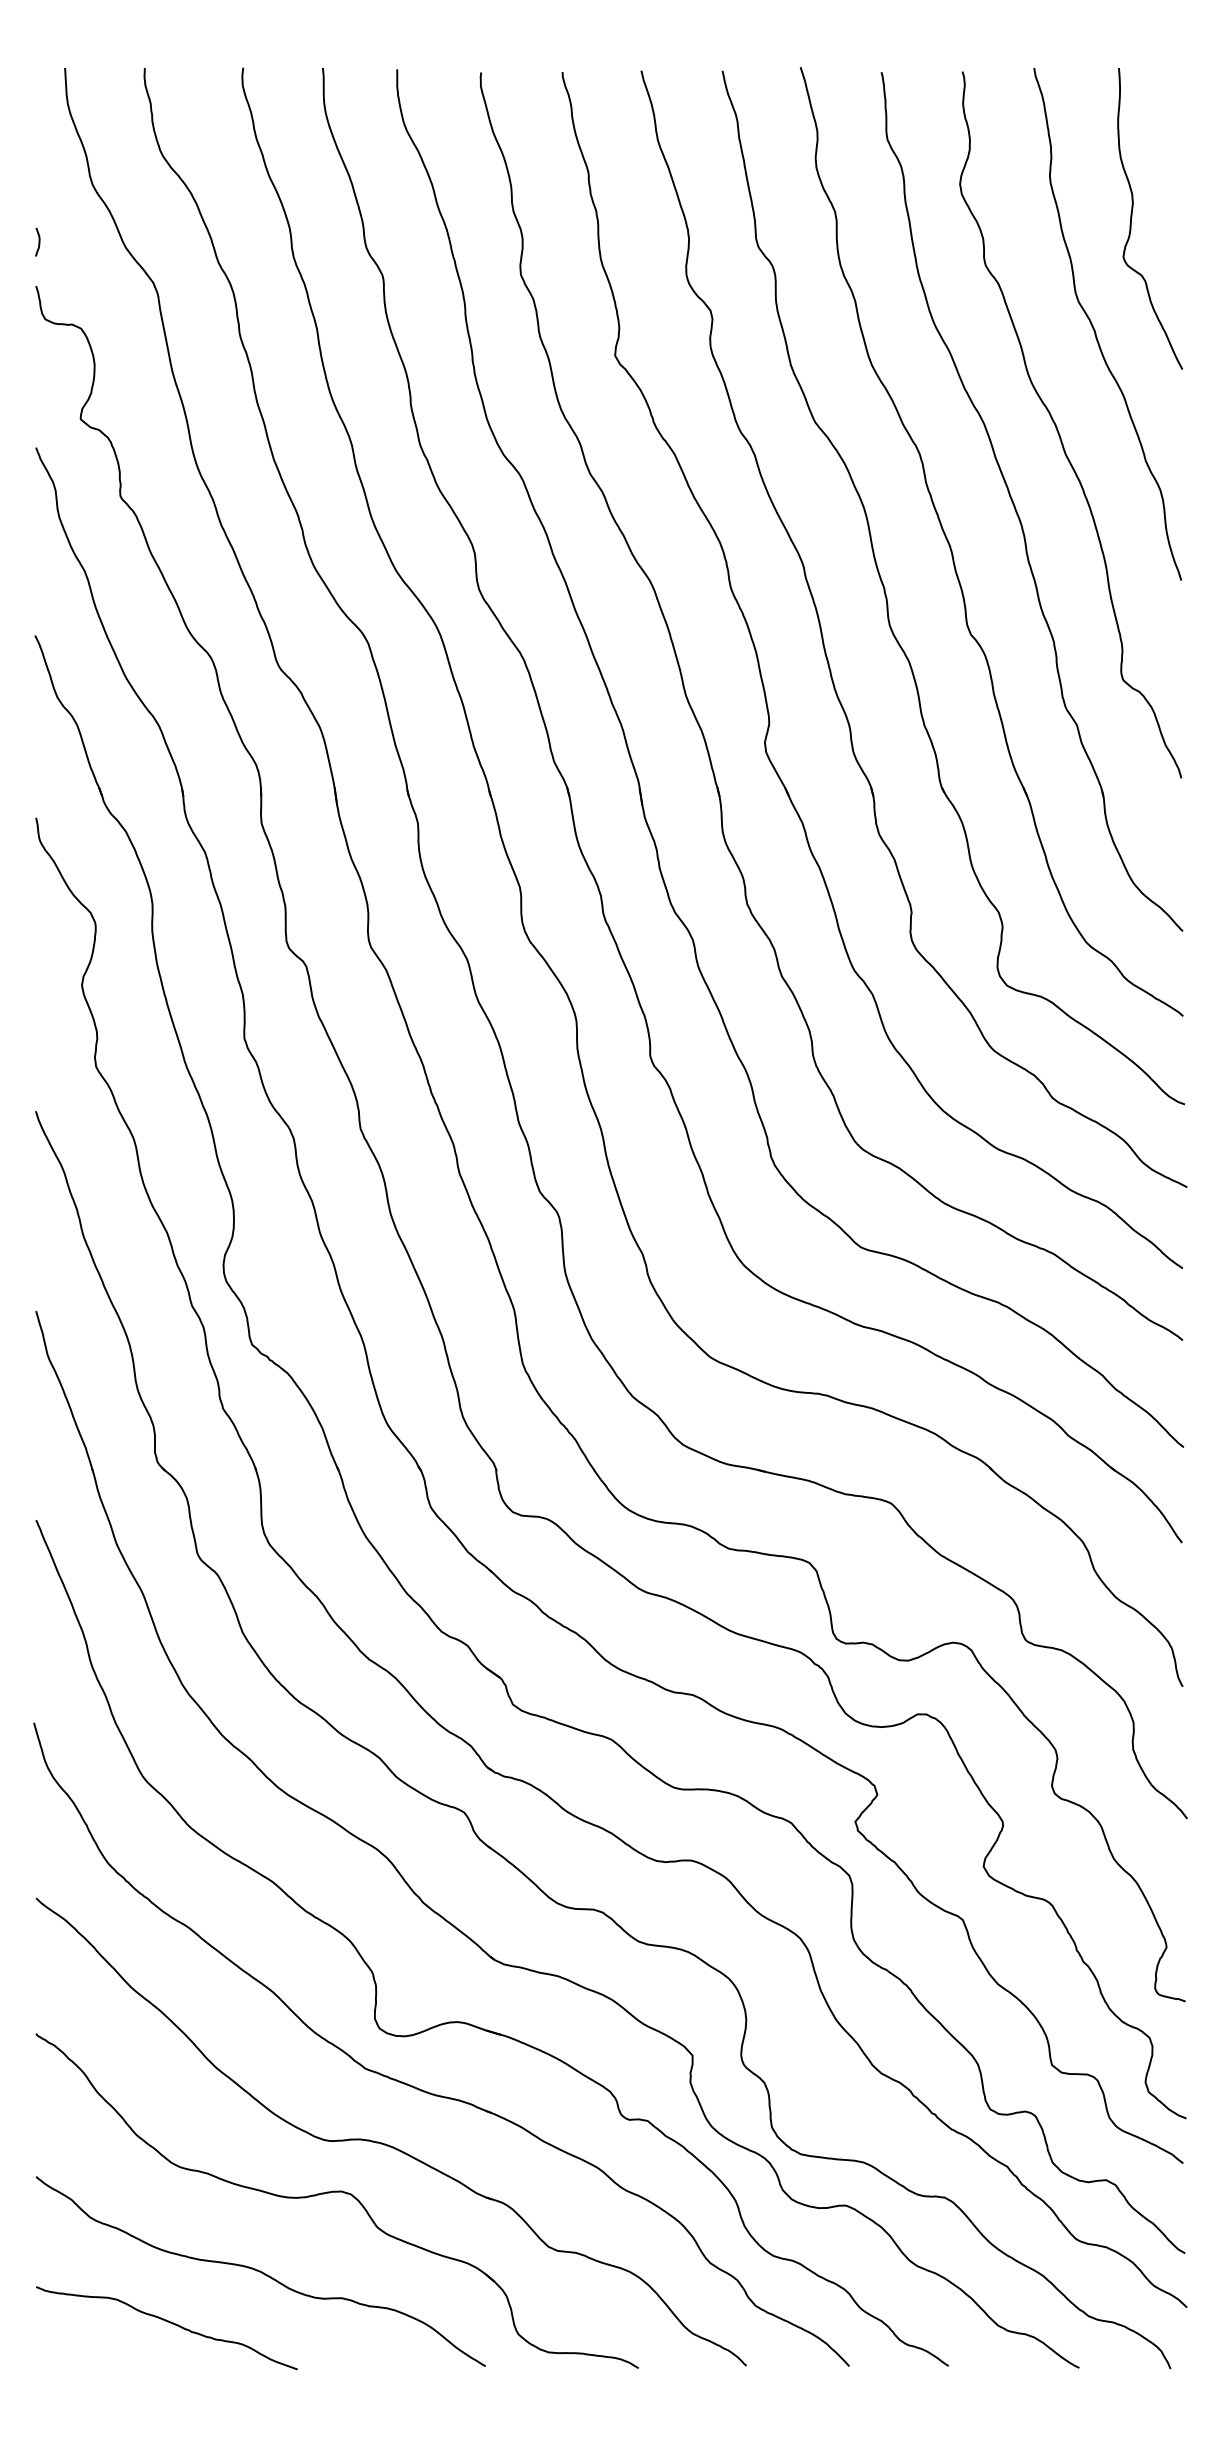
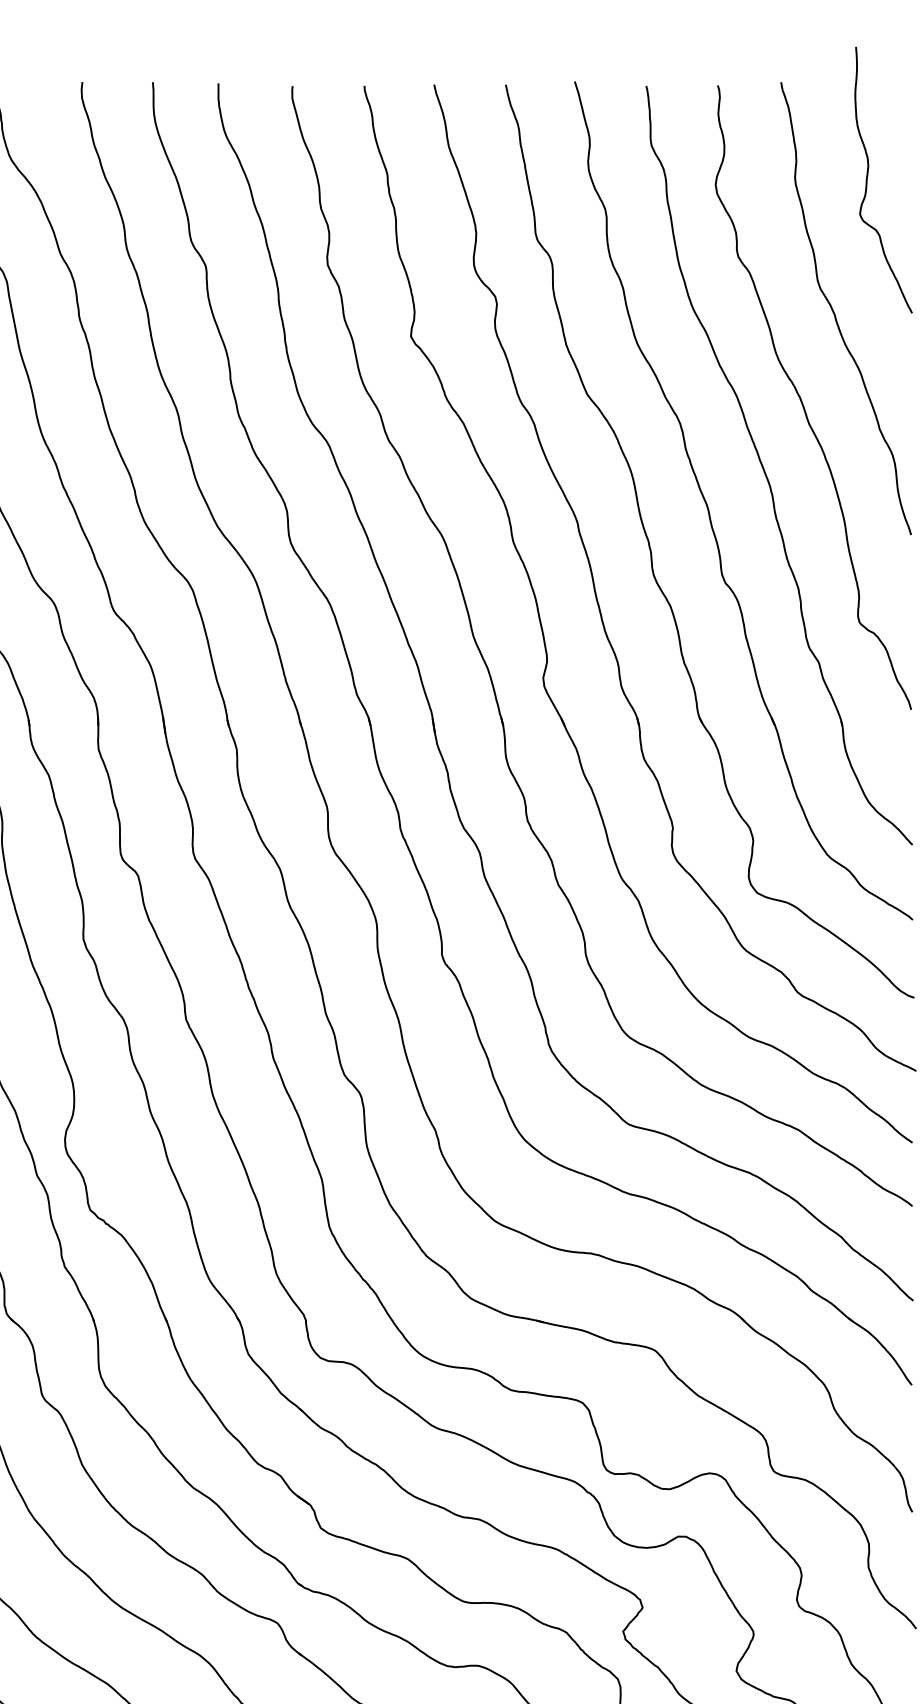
curve: (1132, 217) -> (868, 178), moved

